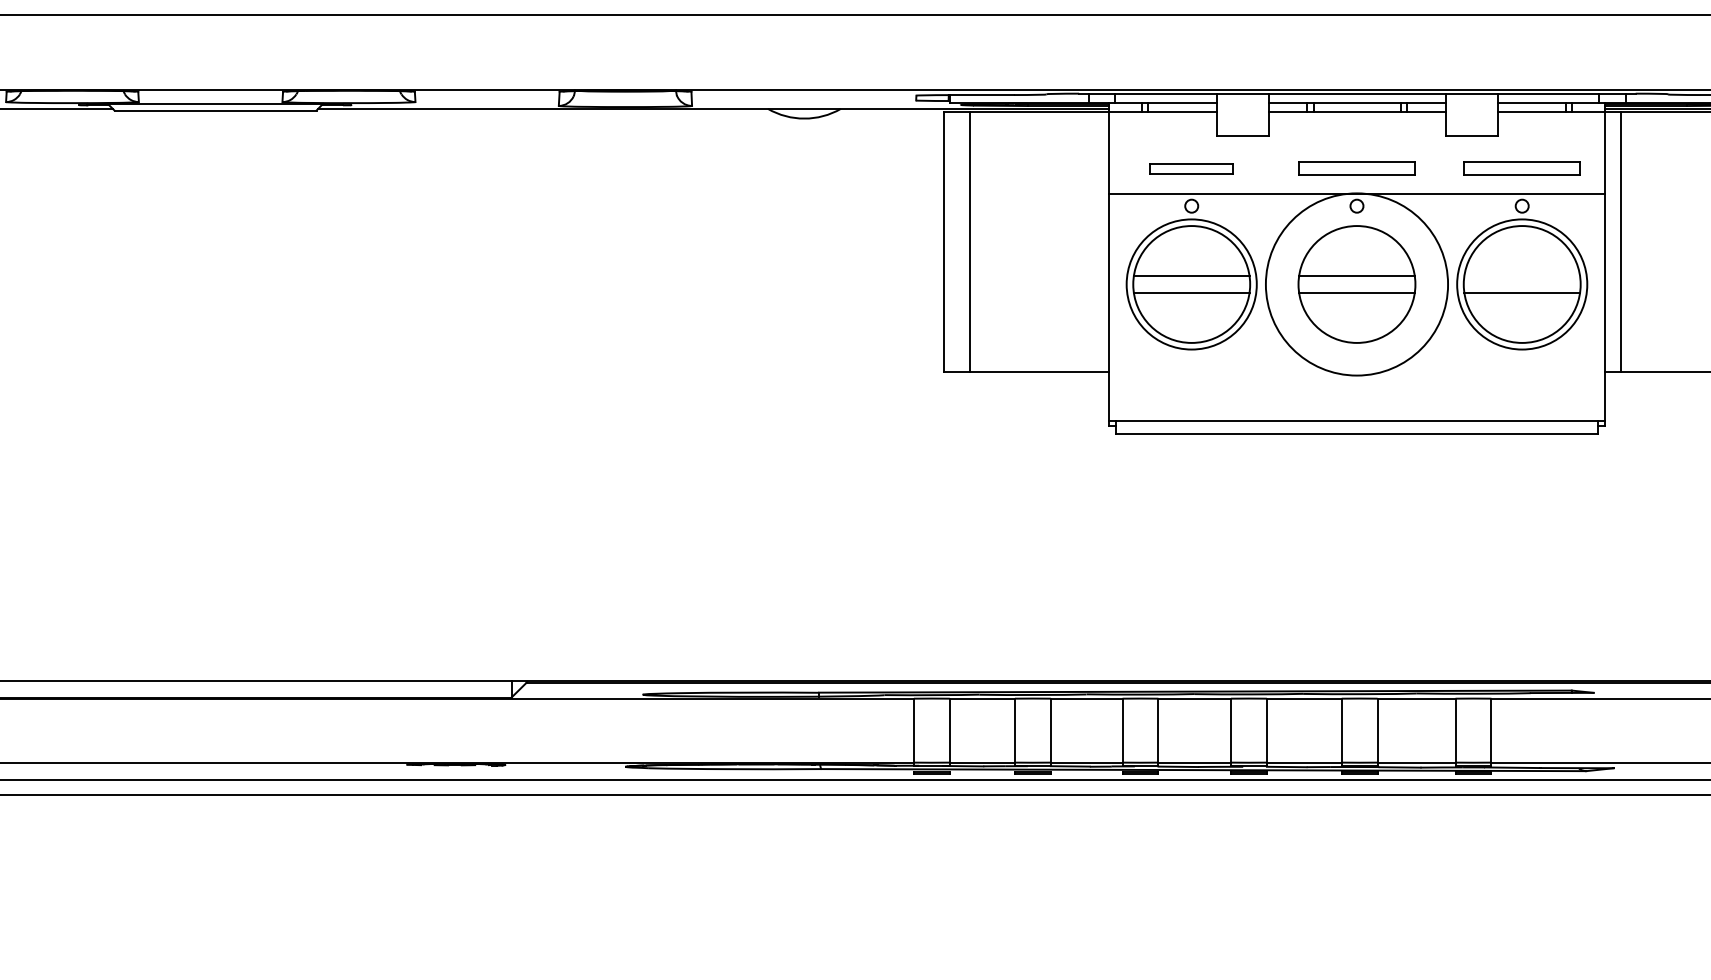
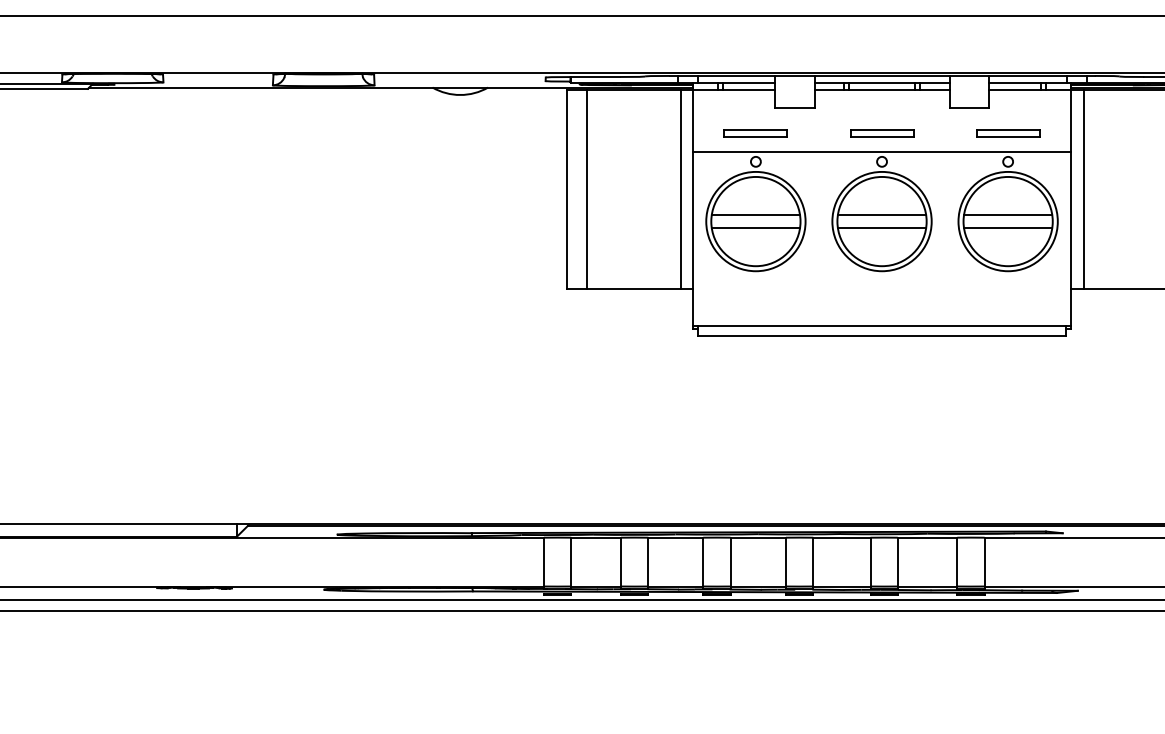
part: (1356, 168) -> (881, 133), size x0.71
part: (1522, 168) -> (1008, 133), size x0.71
line: (1093, 242) -> (680, 189), added
line: (1522, 276) -> (1008, 215), added
circle: (1356, 284) -> (881, 221), size x0.71

